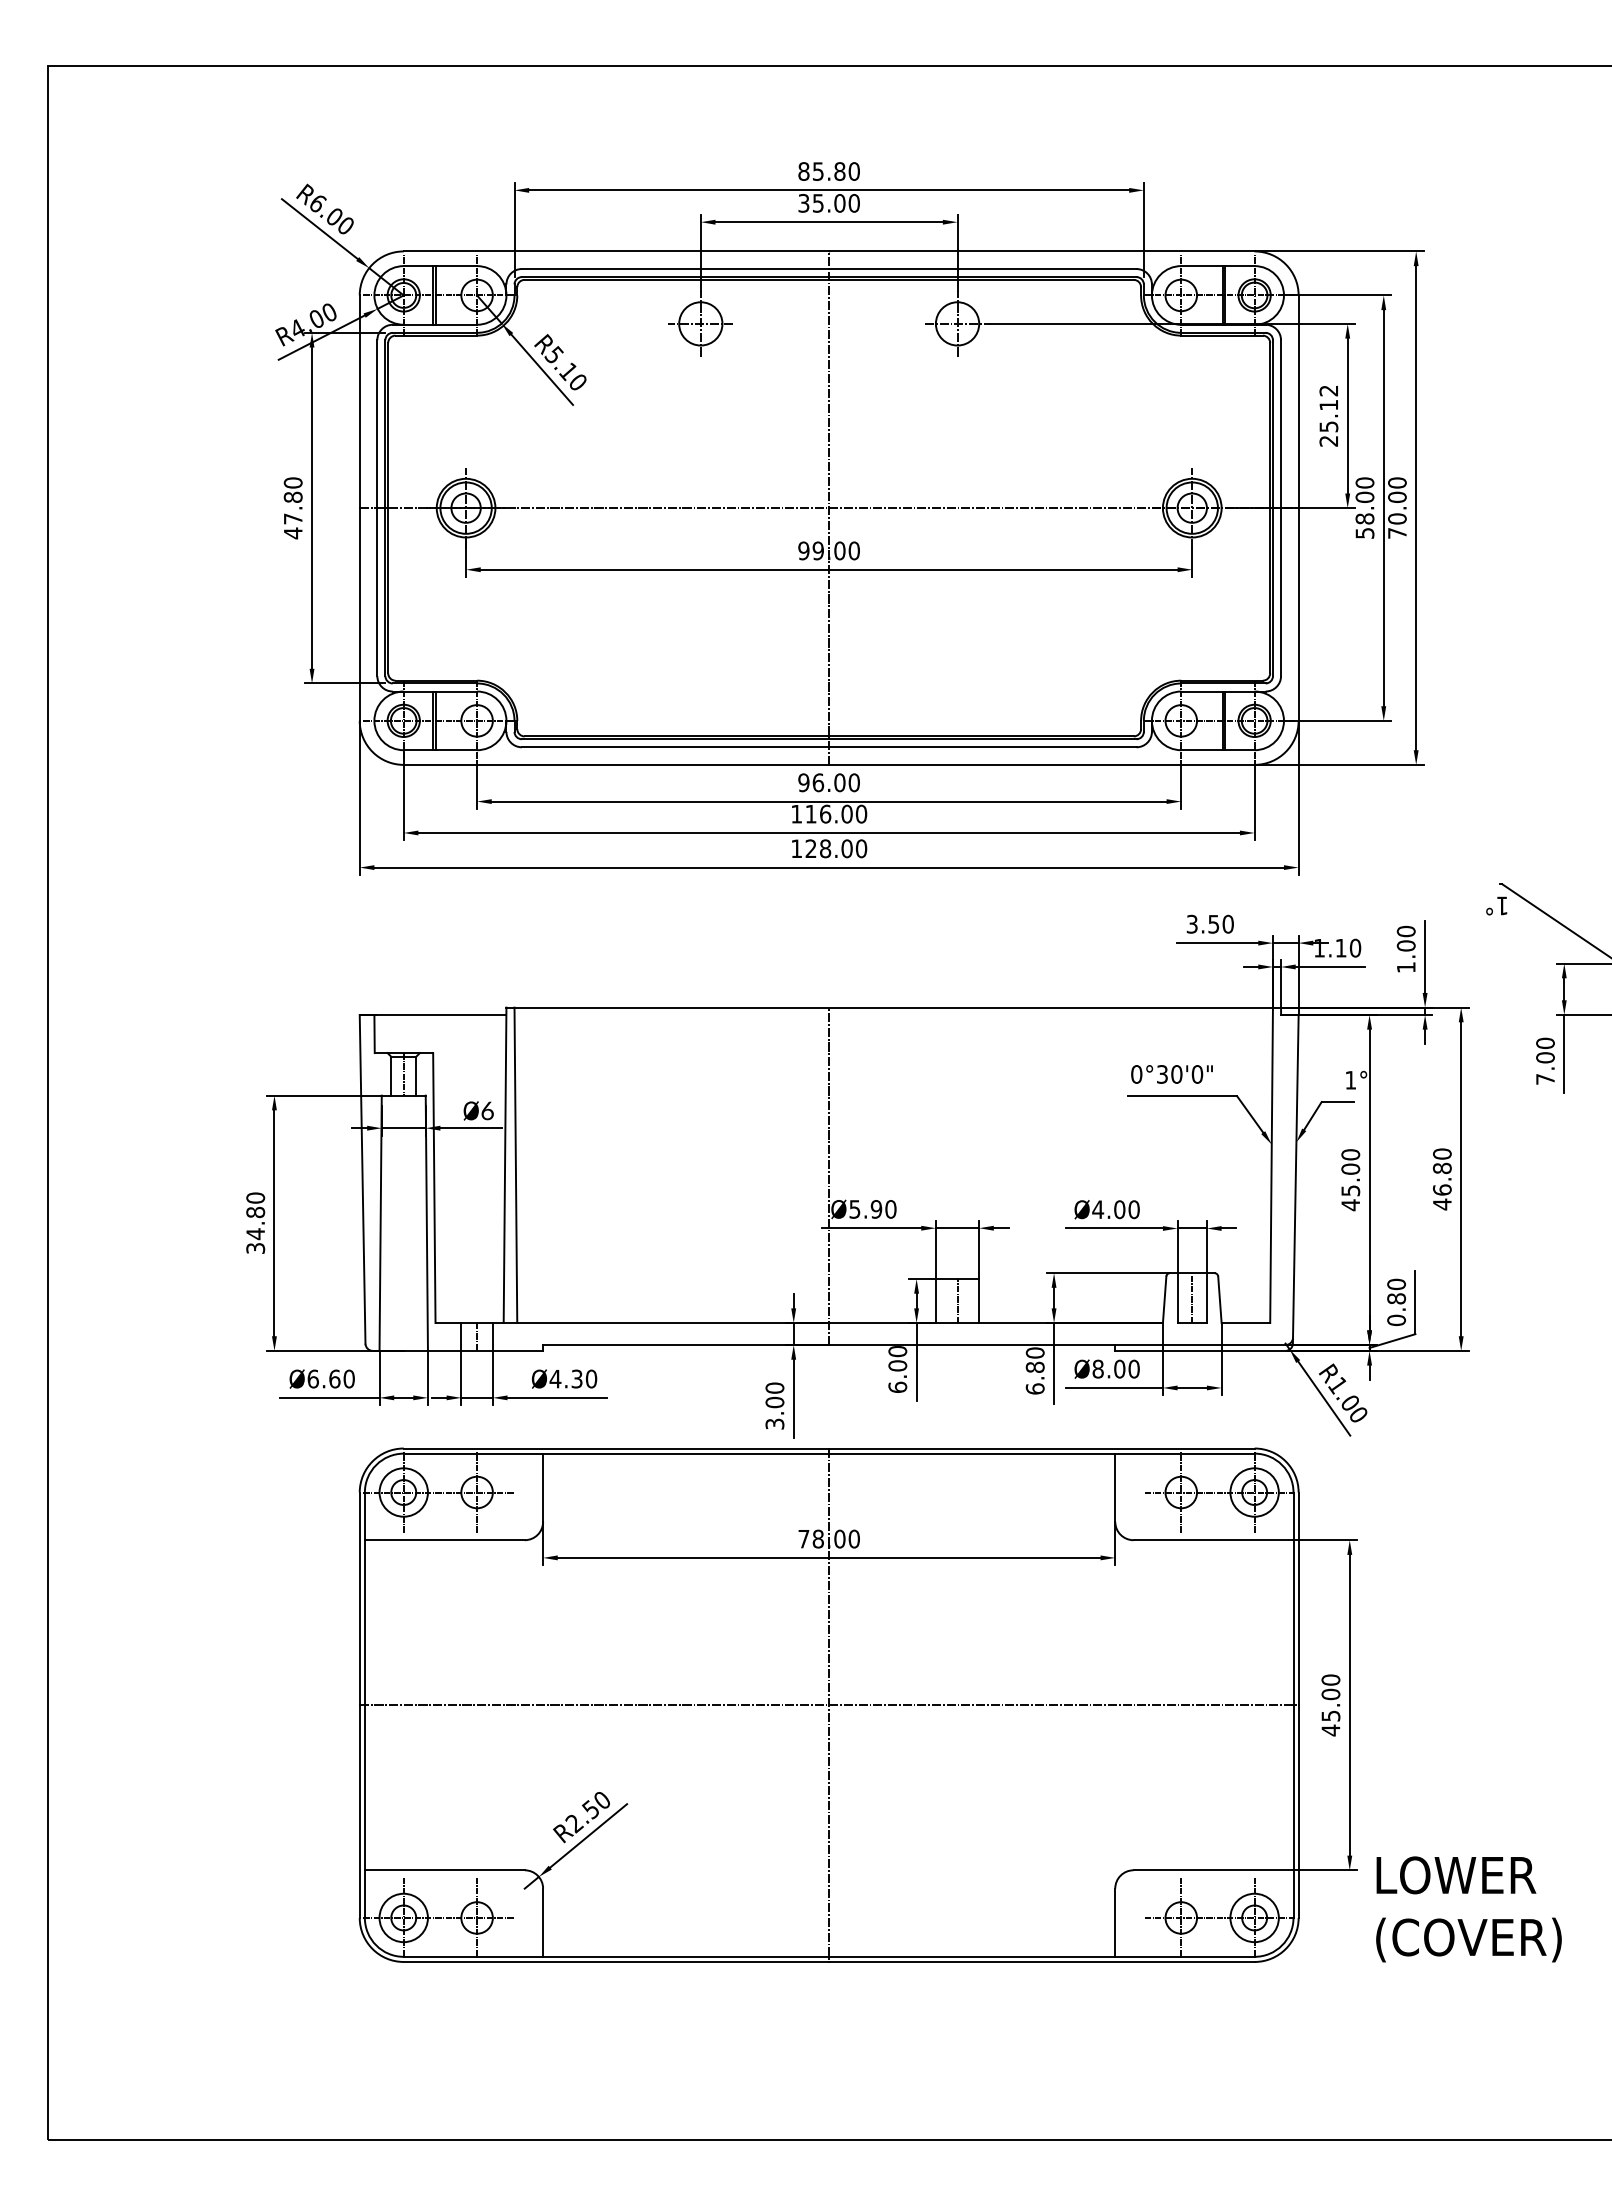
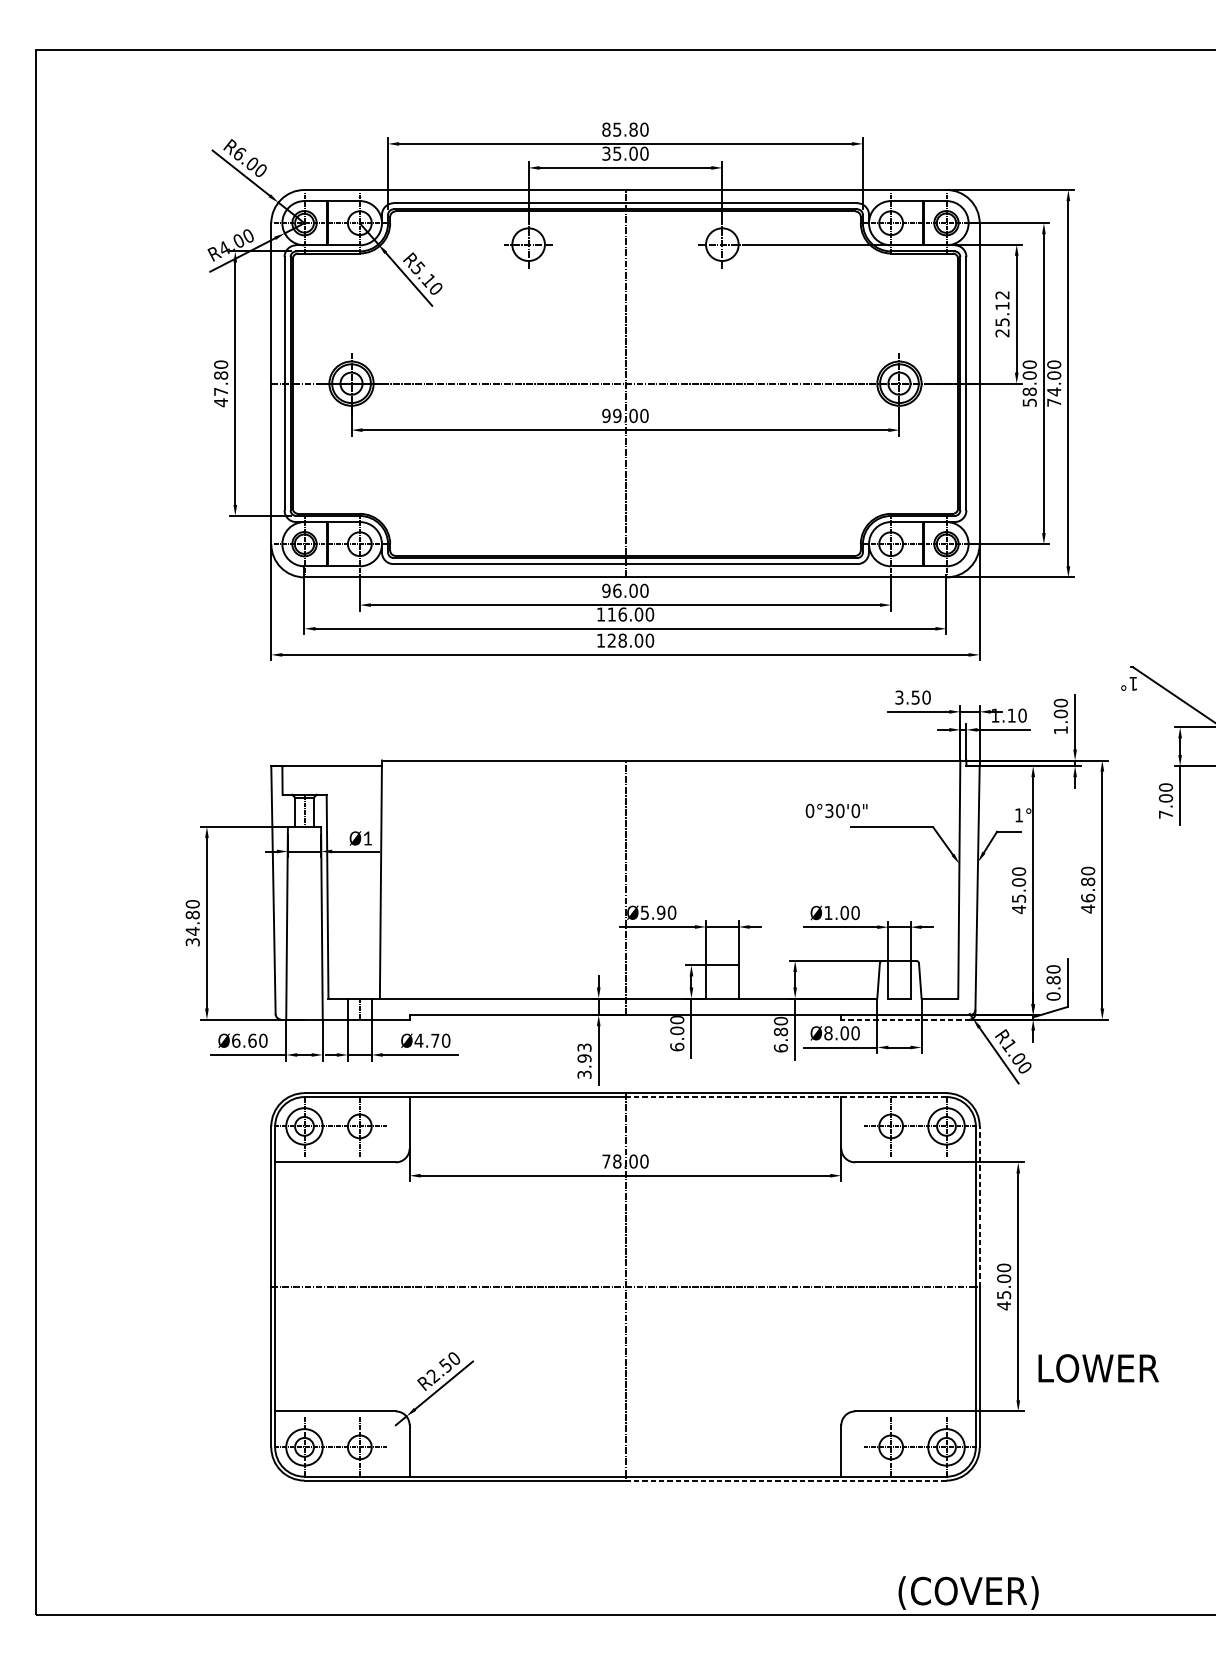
text: (1397, 518) -> (1054, 391), 70.00 -> 74.00
text: (1171, 1074) -> (836, 810), moved
text: (487, 1110) -> (367, 838), 6 -> 1
line: (515, 1165) -> (388, 879), removed
text: (1098, 1209) -> (828, 912), Ø4.00 -> Ø1.00
line: (1192, 1298) -> (899, 980), removed
line: (957, 1301) -> (722, 982), removed
line: (1199, 1350) -> (904, 1019), solid -> dashed
text: (576, 1378) -> (434, 1040), Ø4.30 -> Ø4.70
text: (774, 1395) -> (584, 1053), 3.00 -> 3.93
line: (1041, 1453) -> (785, 1096), solid -> dashed
line: (1298, 1598) -> (979, 1206), solid -> dashed
text: (1456, 1875) -> (1098, 1368), moved
text: (1468, 1939) -> (968, 1592), moved
line: (1041, 1961) -> (785, 1480), solid -> dashed

